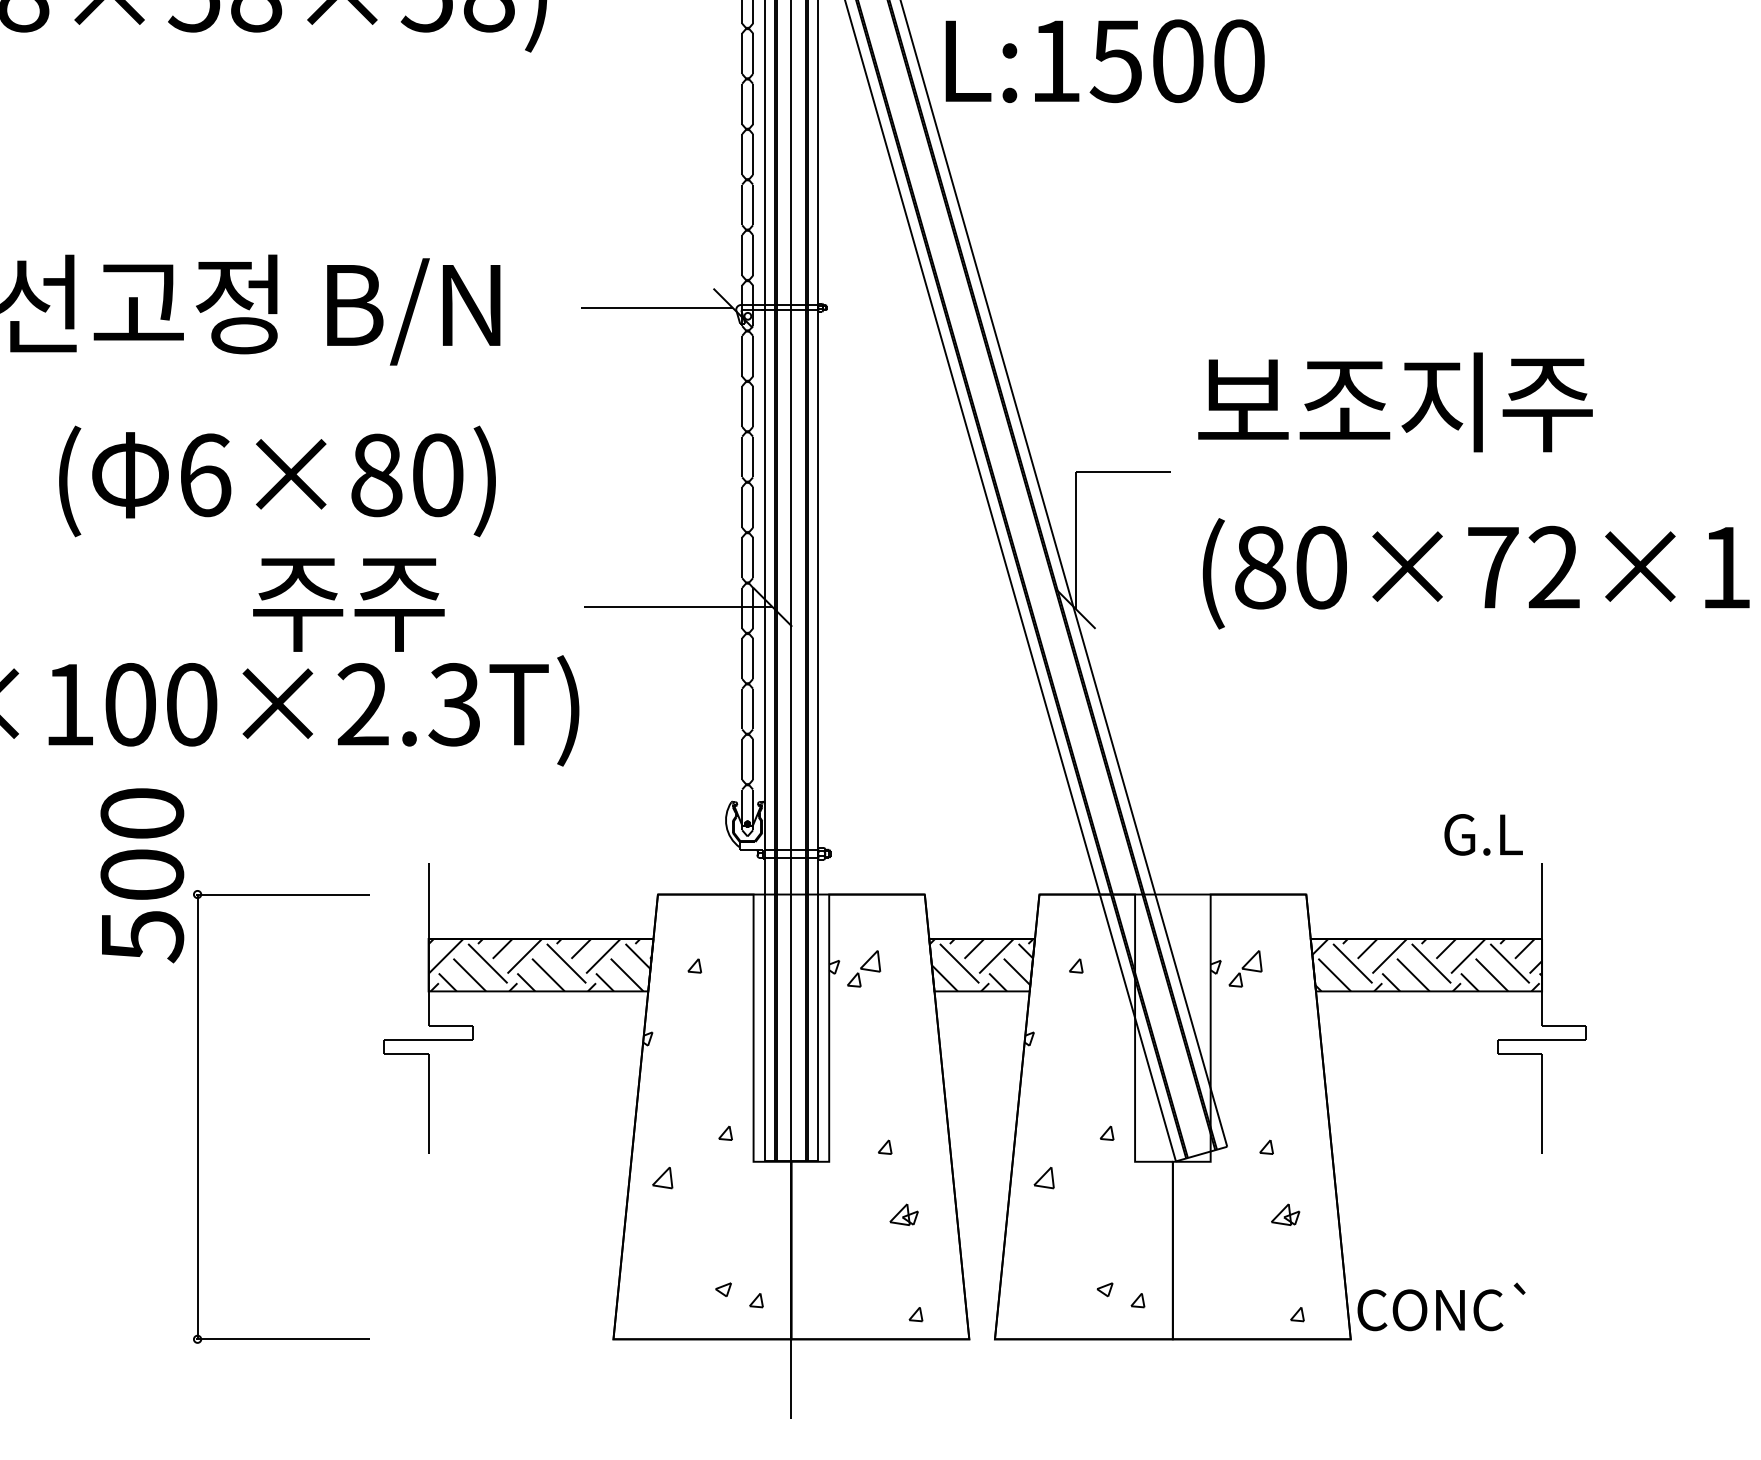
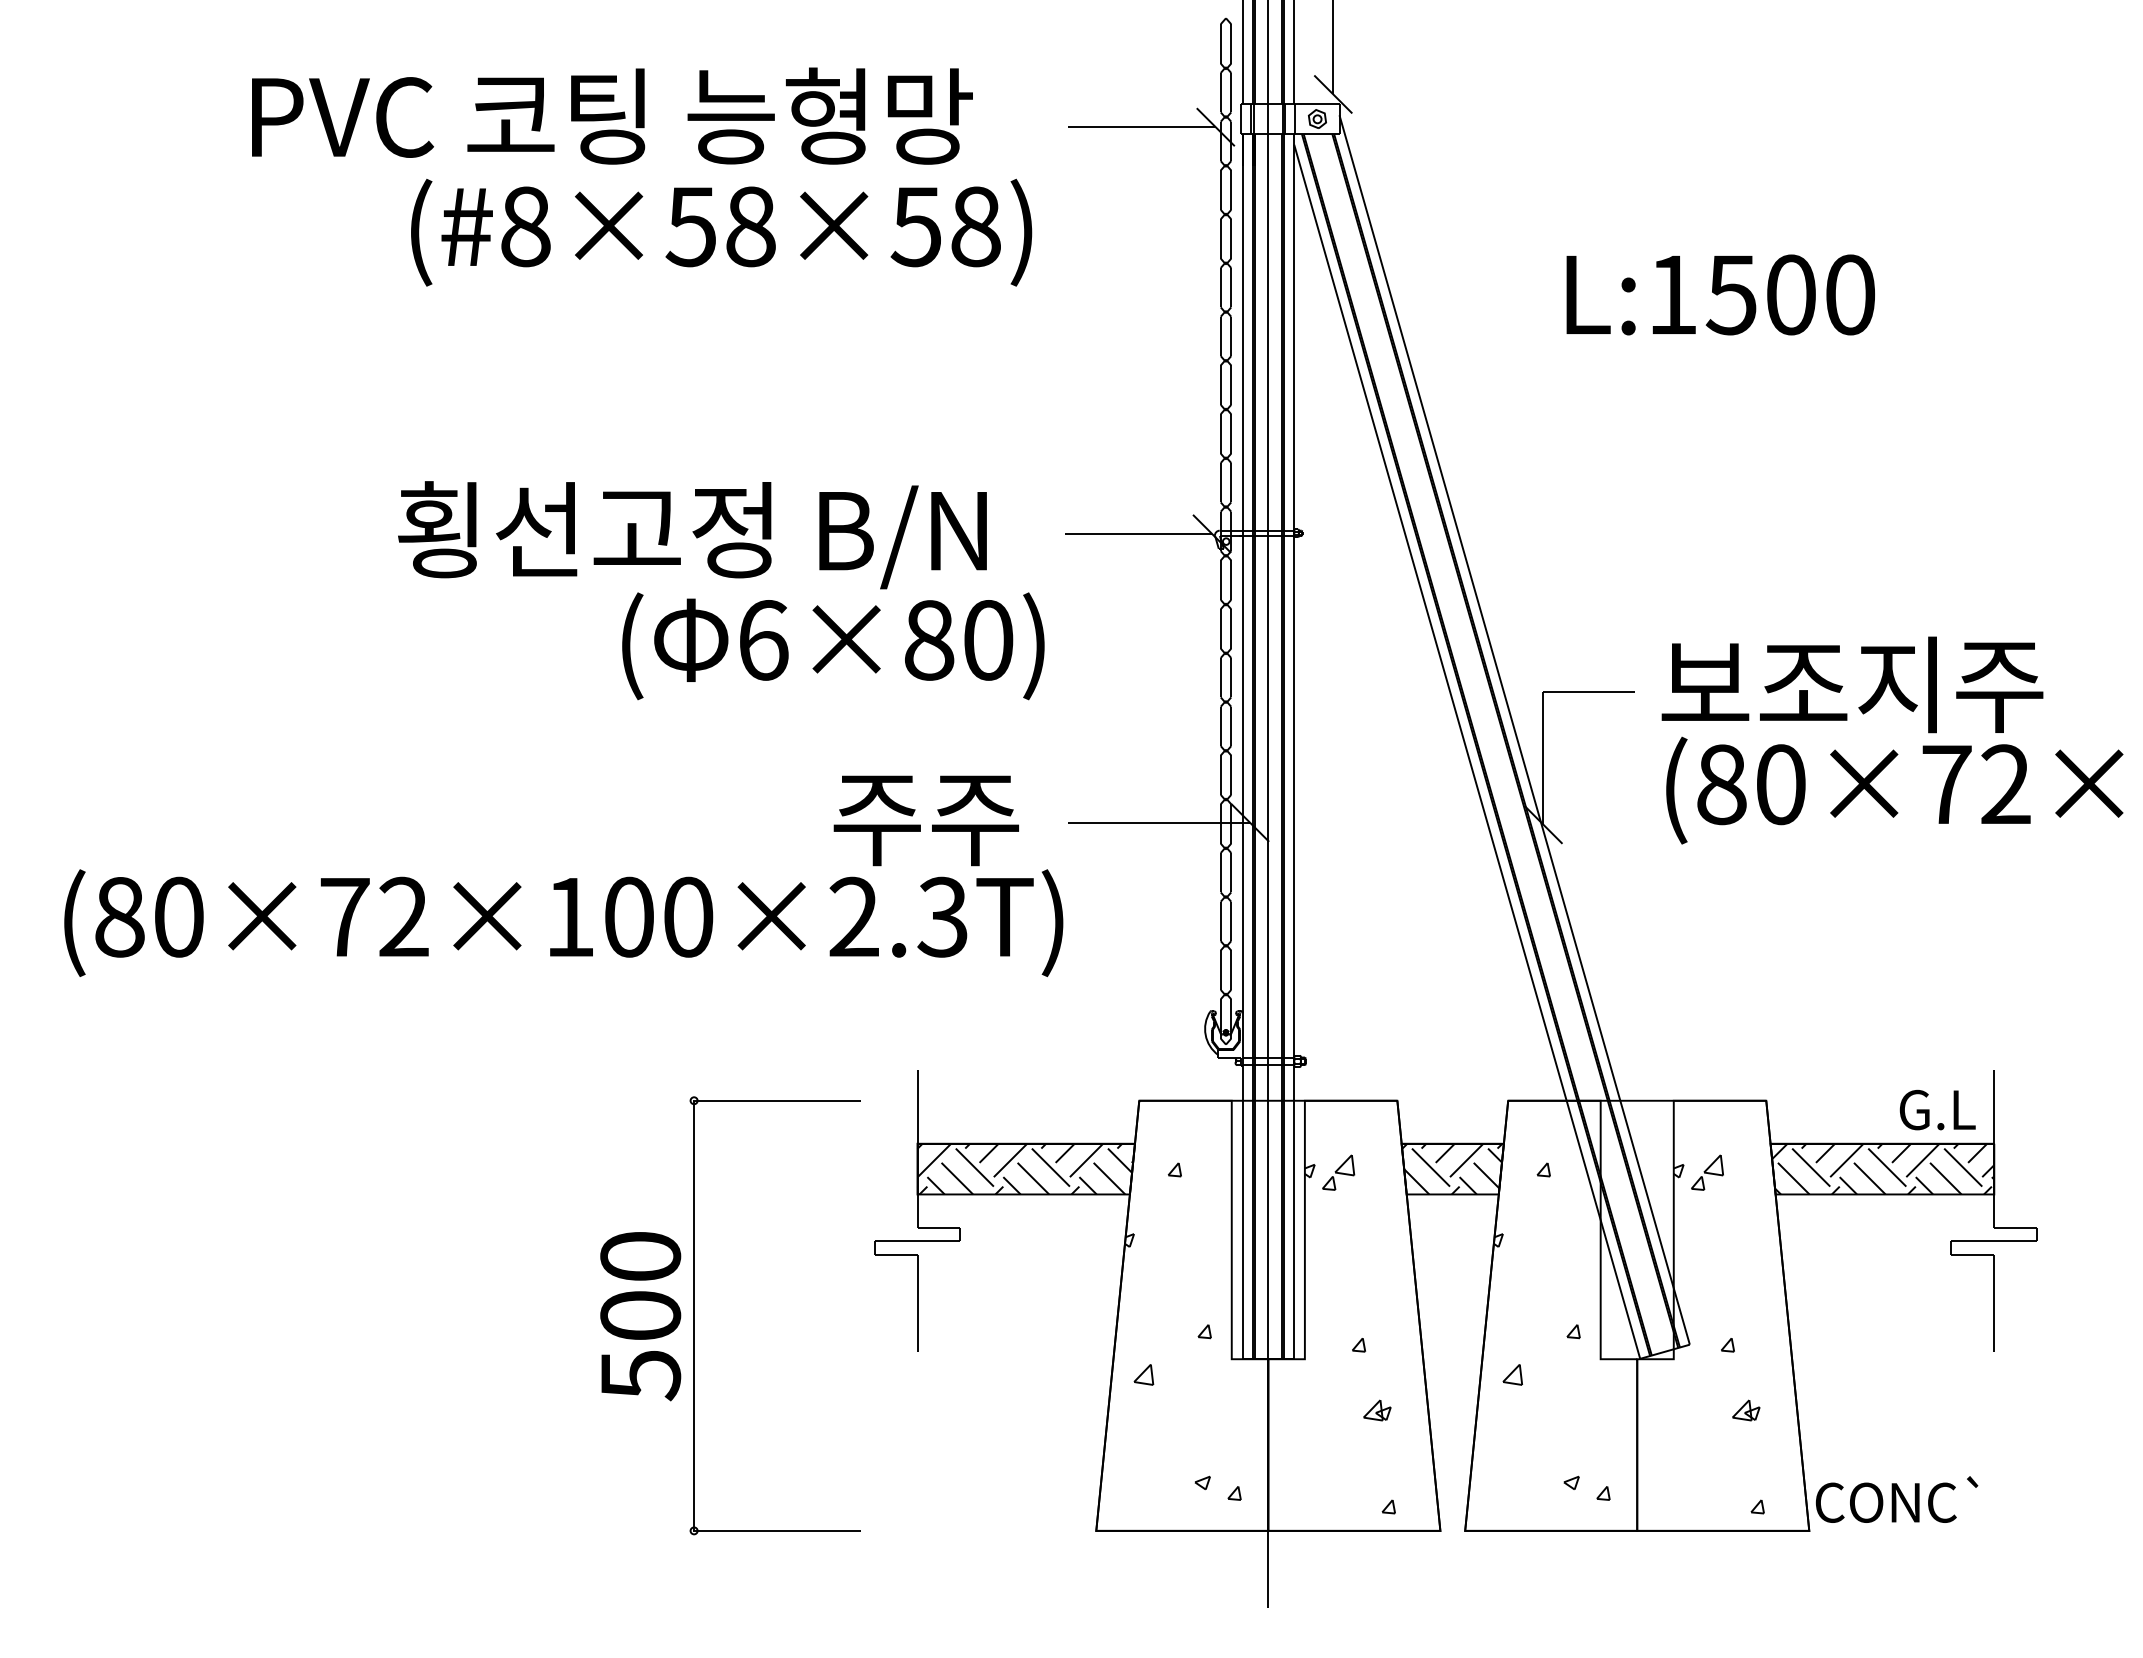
text: (1104, 60) -> (1720, 294), moved
text: (1395, 402) -> (1852, 684), moved
text: (277, 481) -> (833, 646), moved
text: (347, 604) -> (925, 820), moved
text: (1483, 834) -> (1937, 1109), moved
text: (142, 875) -> (640, 1316), moved

